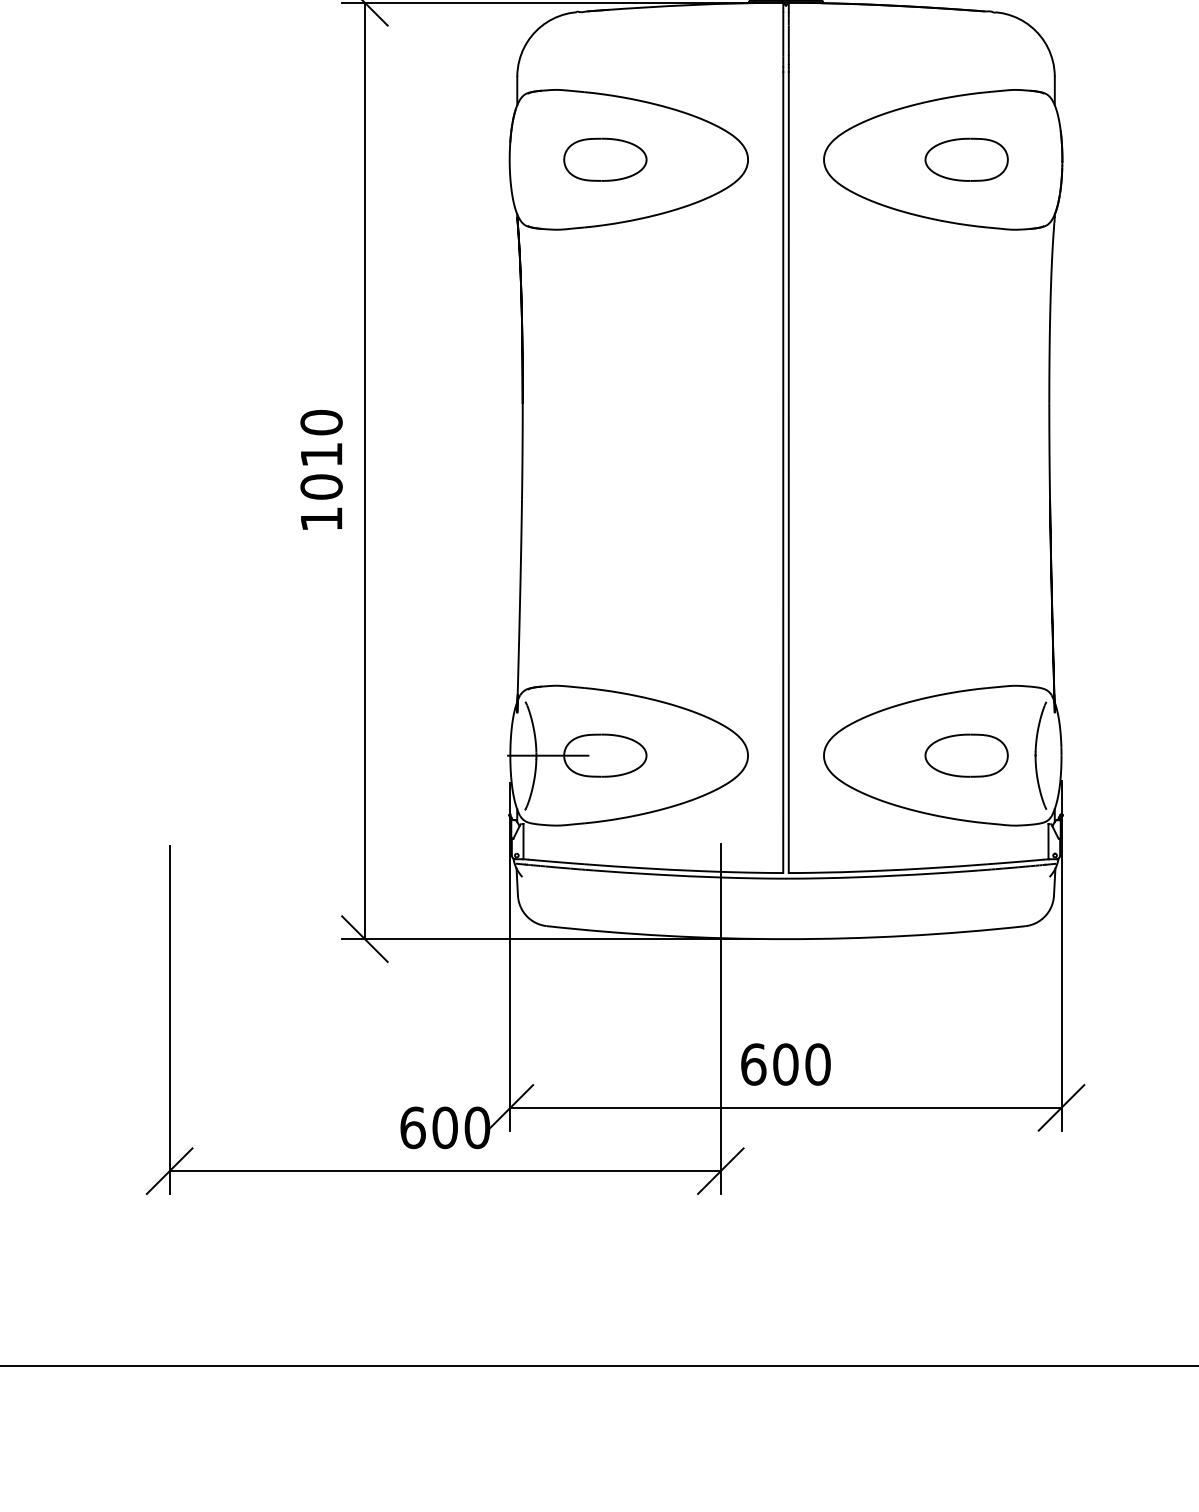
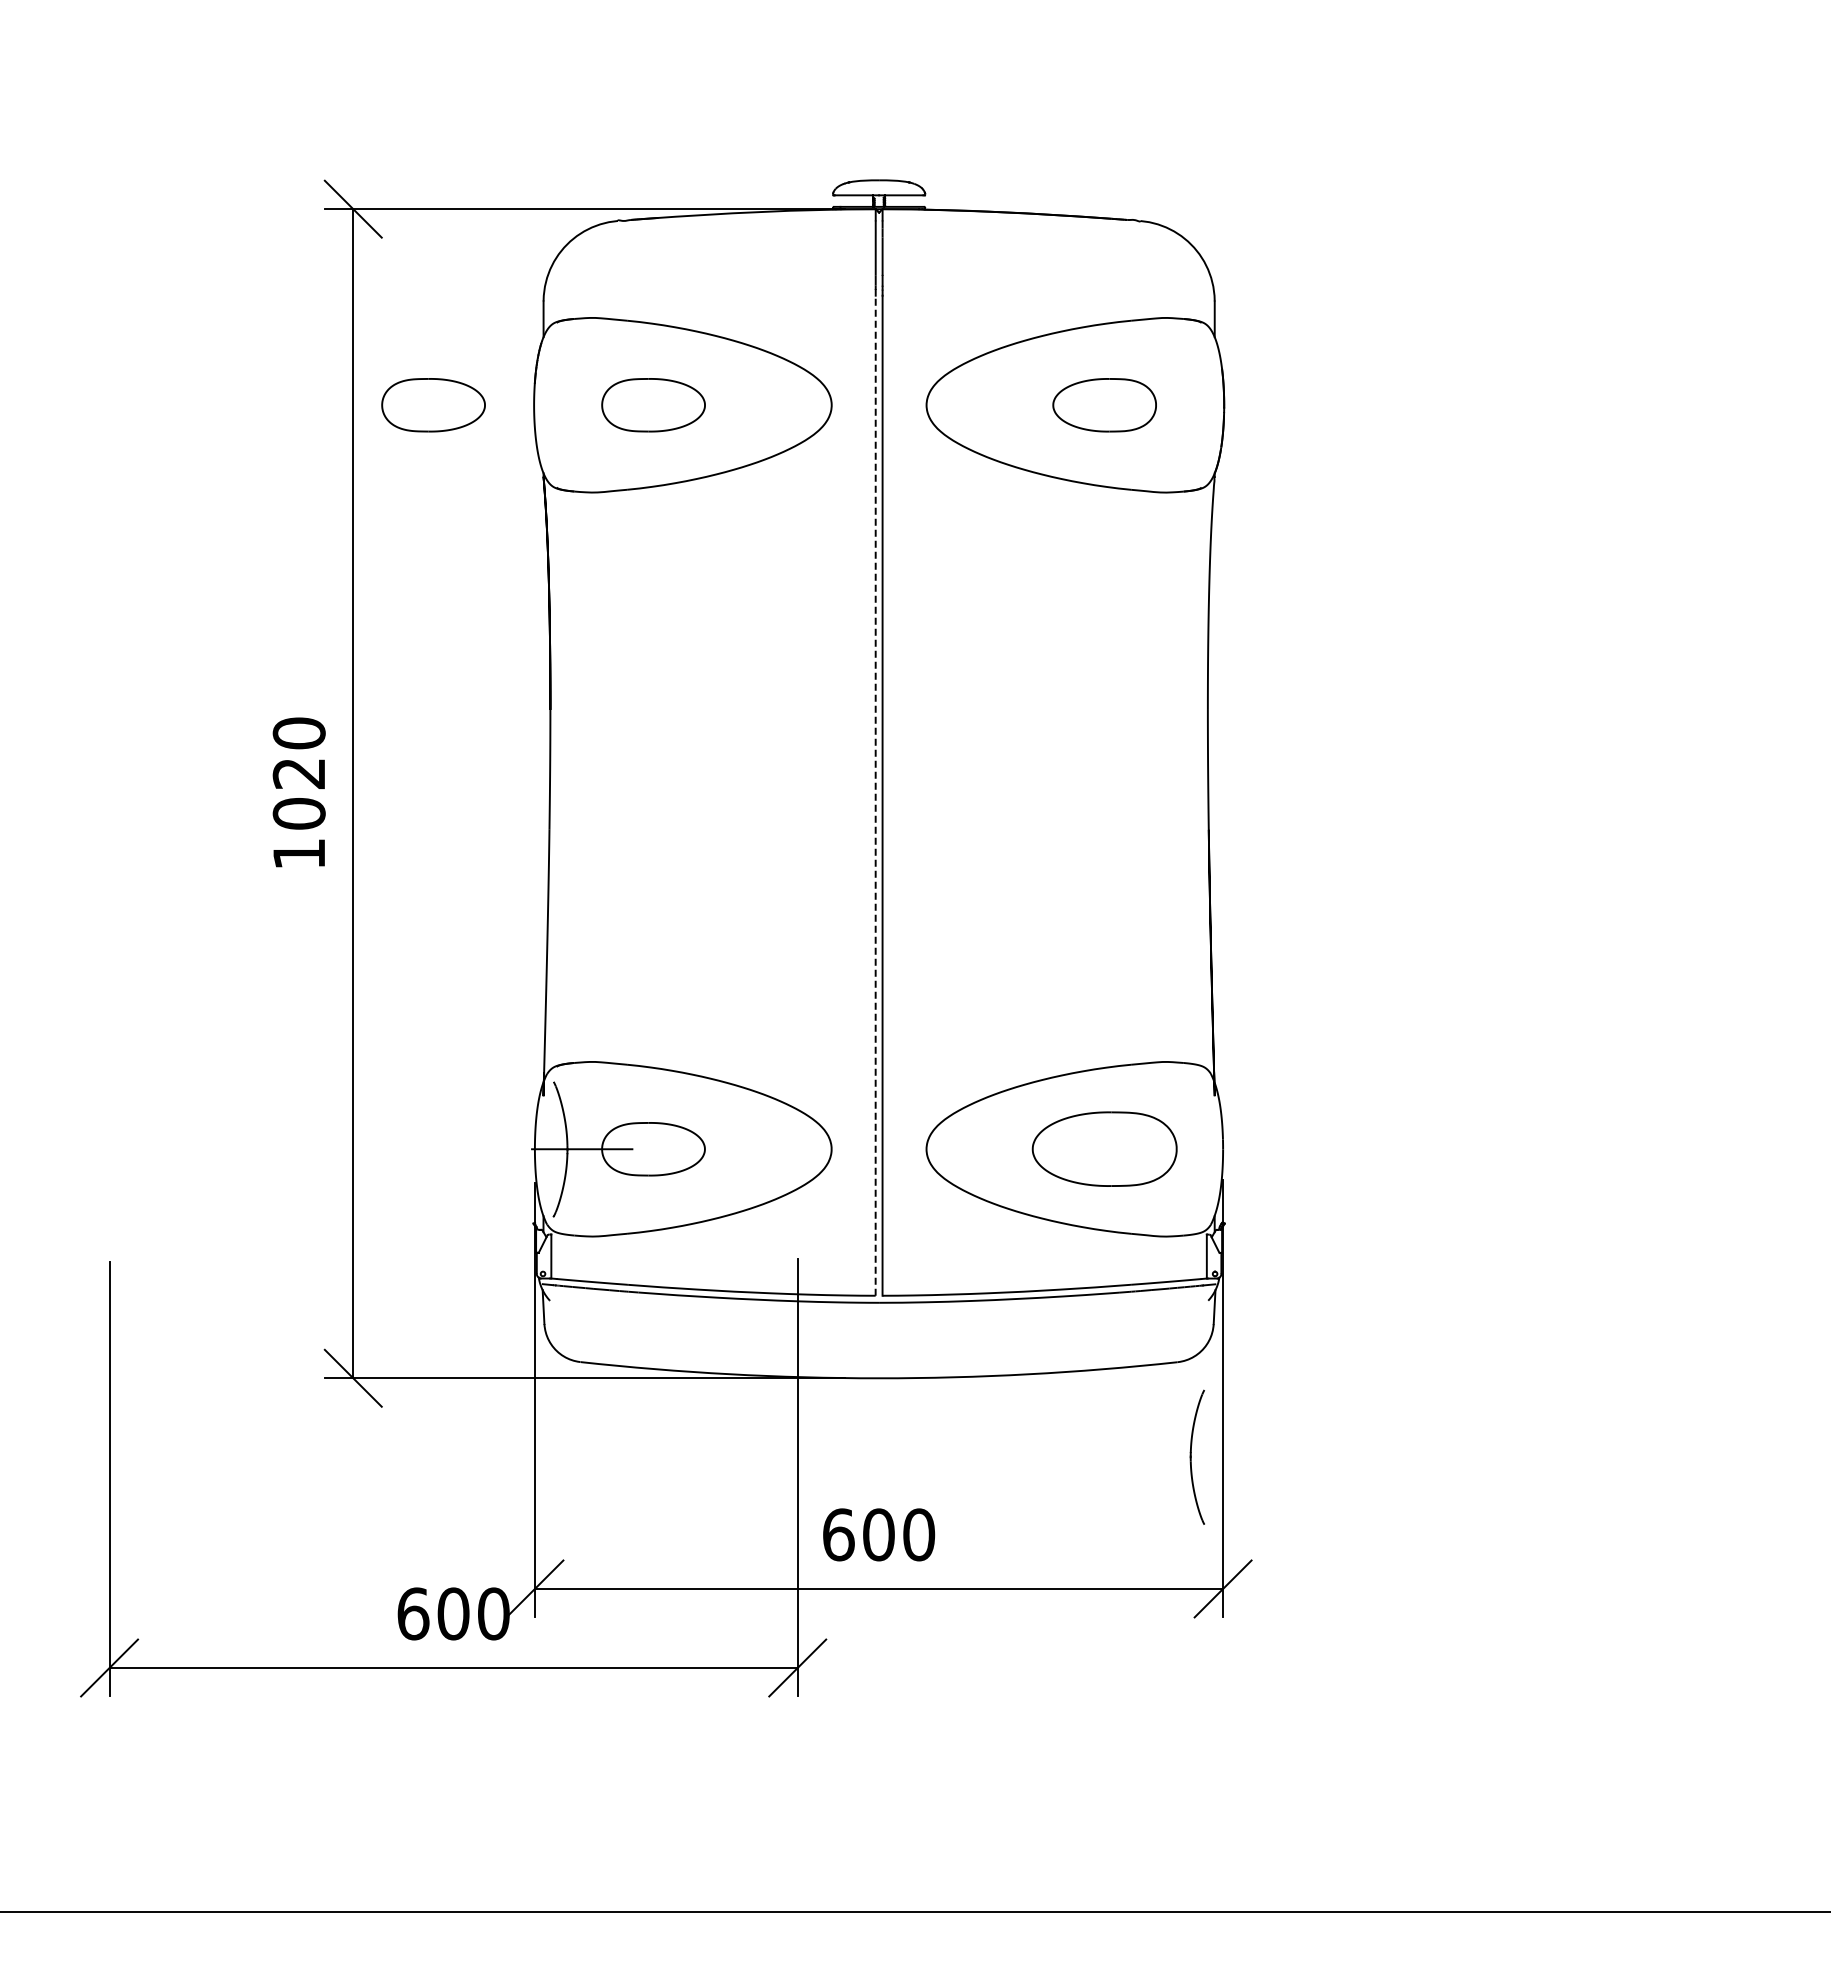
part: (429, 160) -> (433, 405), added
text: (321, 455) -> (298, 774), 1010 -> 1020
line: (783, 472) -> (875, 795), solid -> dashed
part: (966, 755) -> (1104, 1149), size x1.4
part: (1040, 755) -> (1196, 1456), moved

